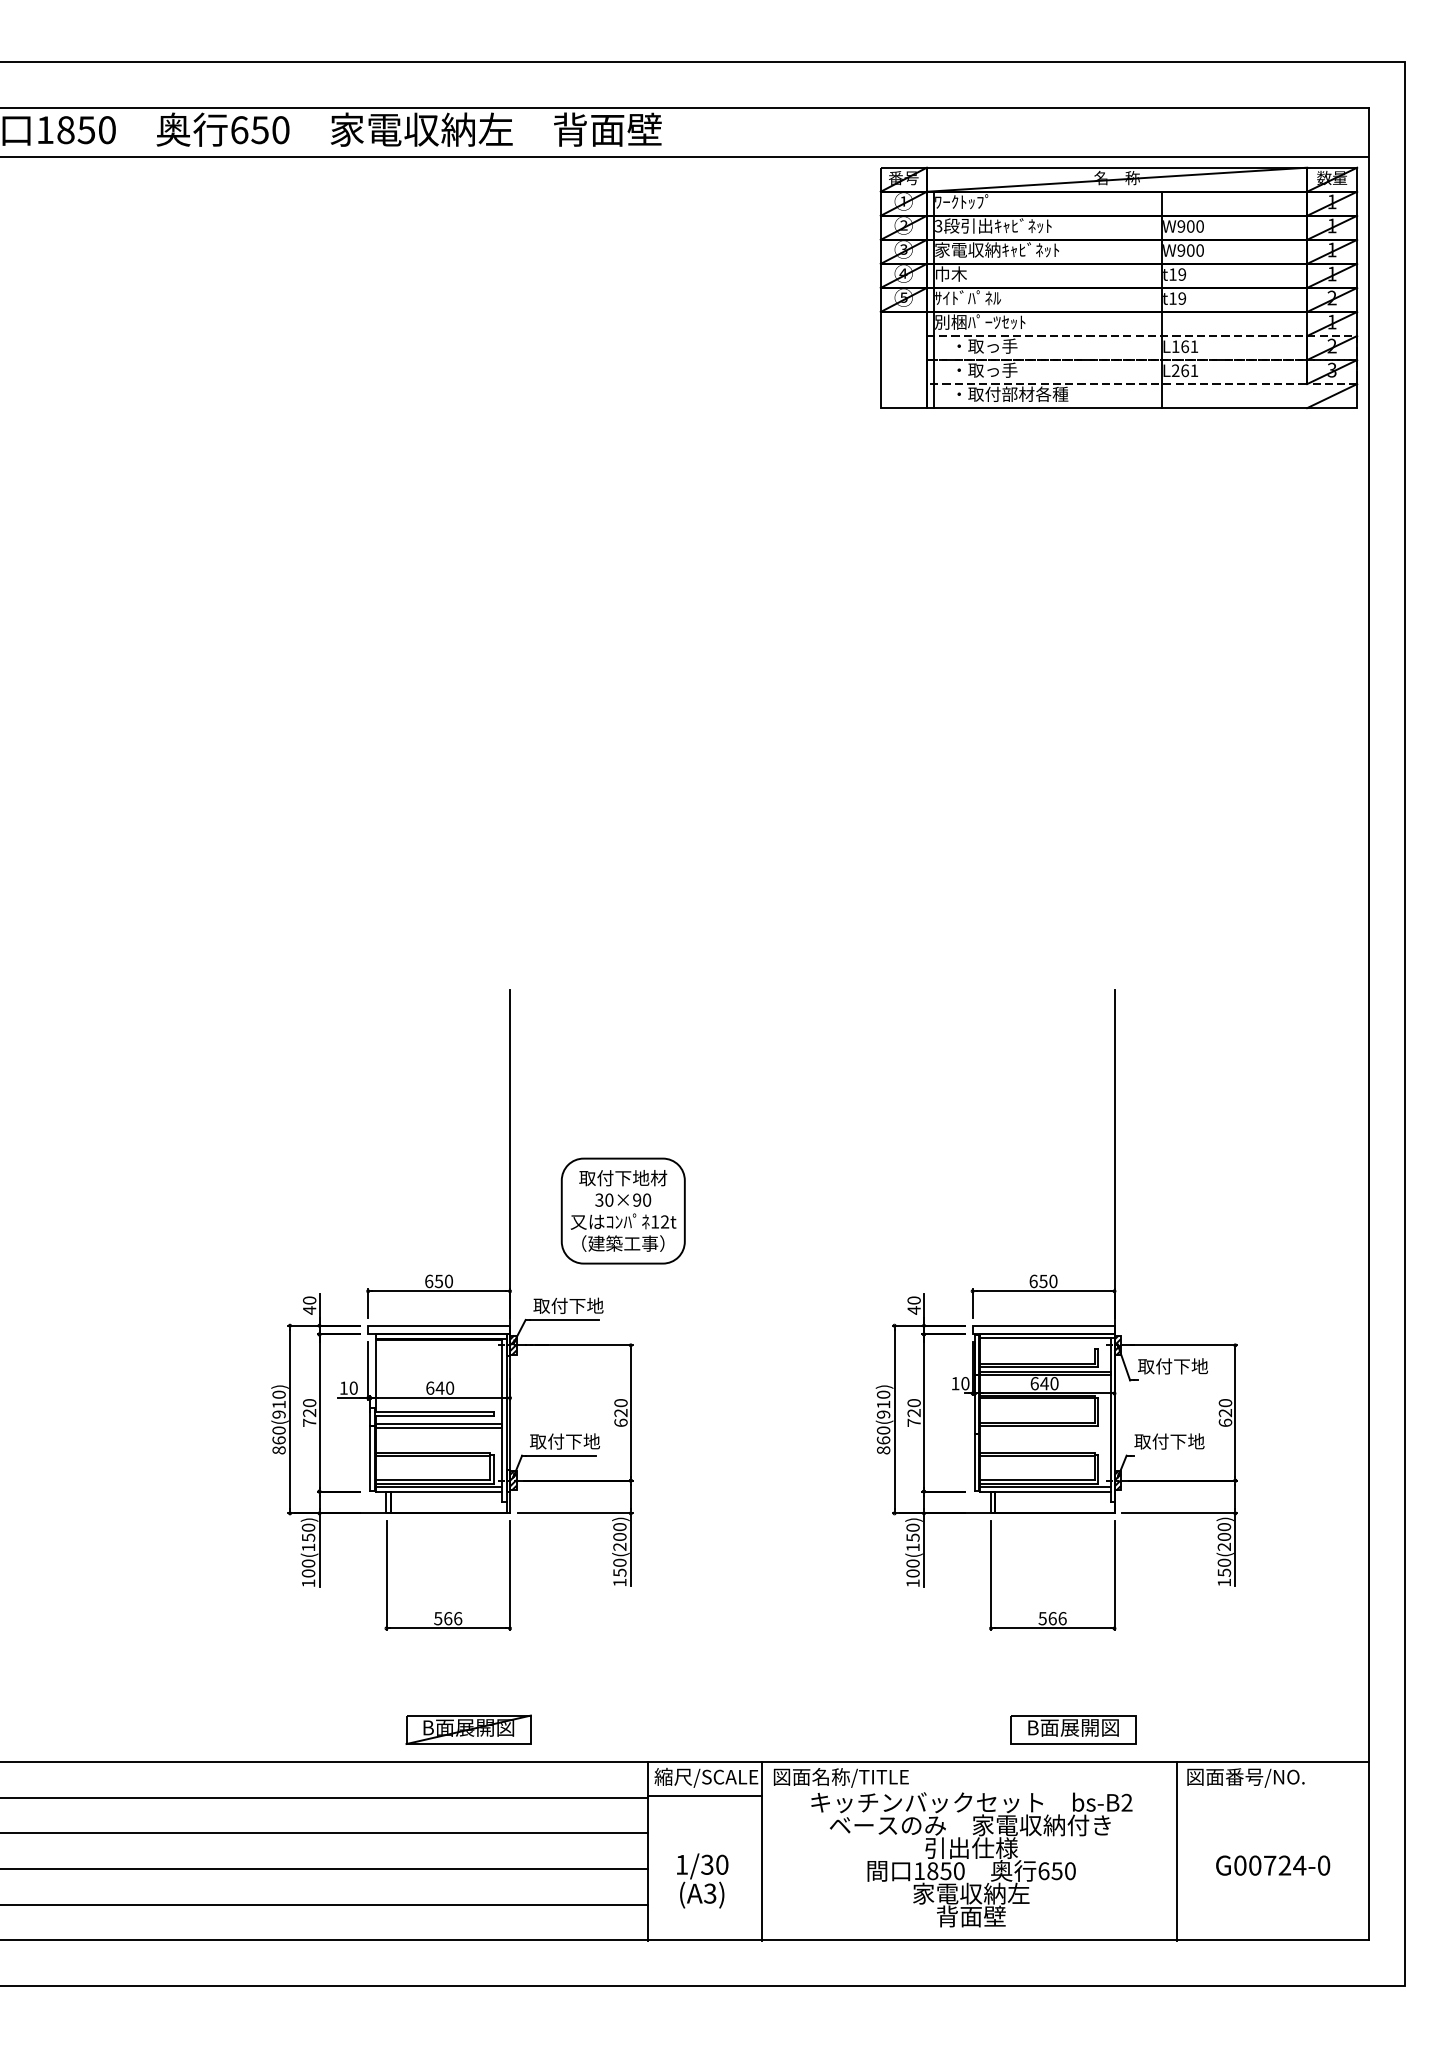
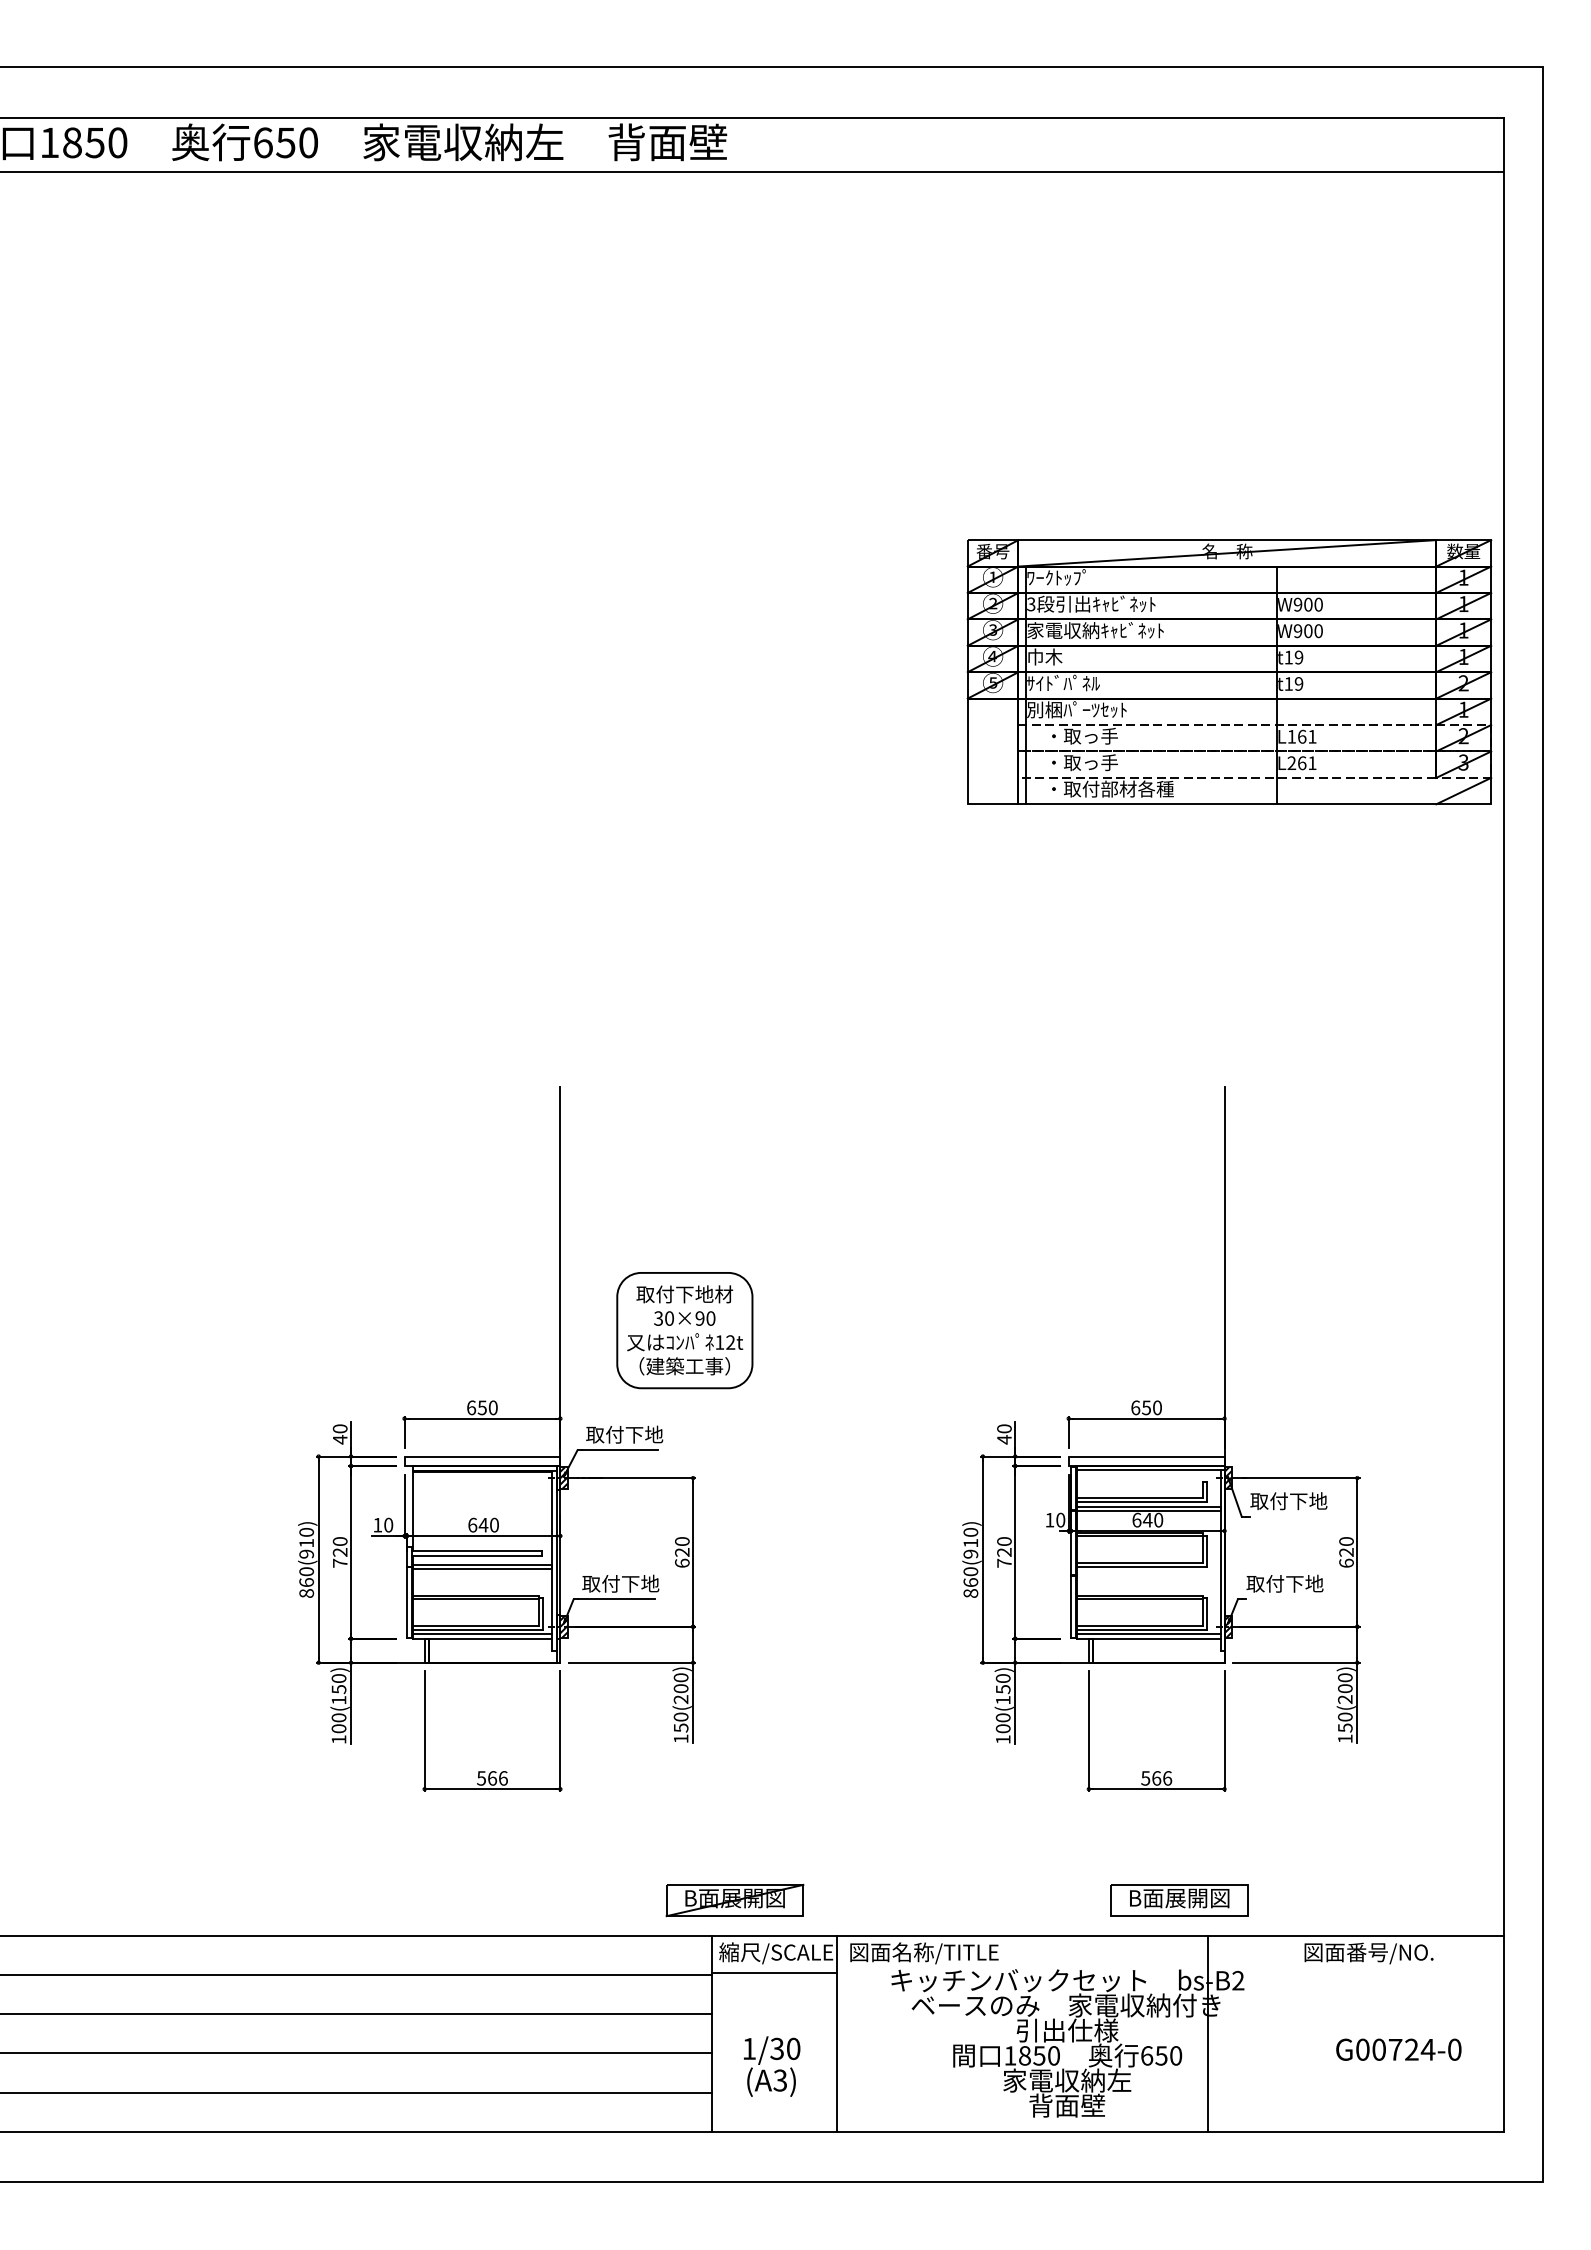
part: (1118, 288) -> (1229, 672), moved
part: (468, 1729) -> (734, 1900), moved
line: (1177, 1851) -> (1208, 2034), moved

